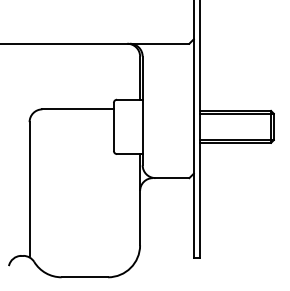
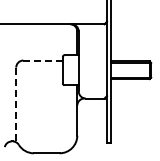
line: (78, 109) -> (43, 60), solid -> dashed
line: (30, 188) -> (16, 104), solid -> dashed

